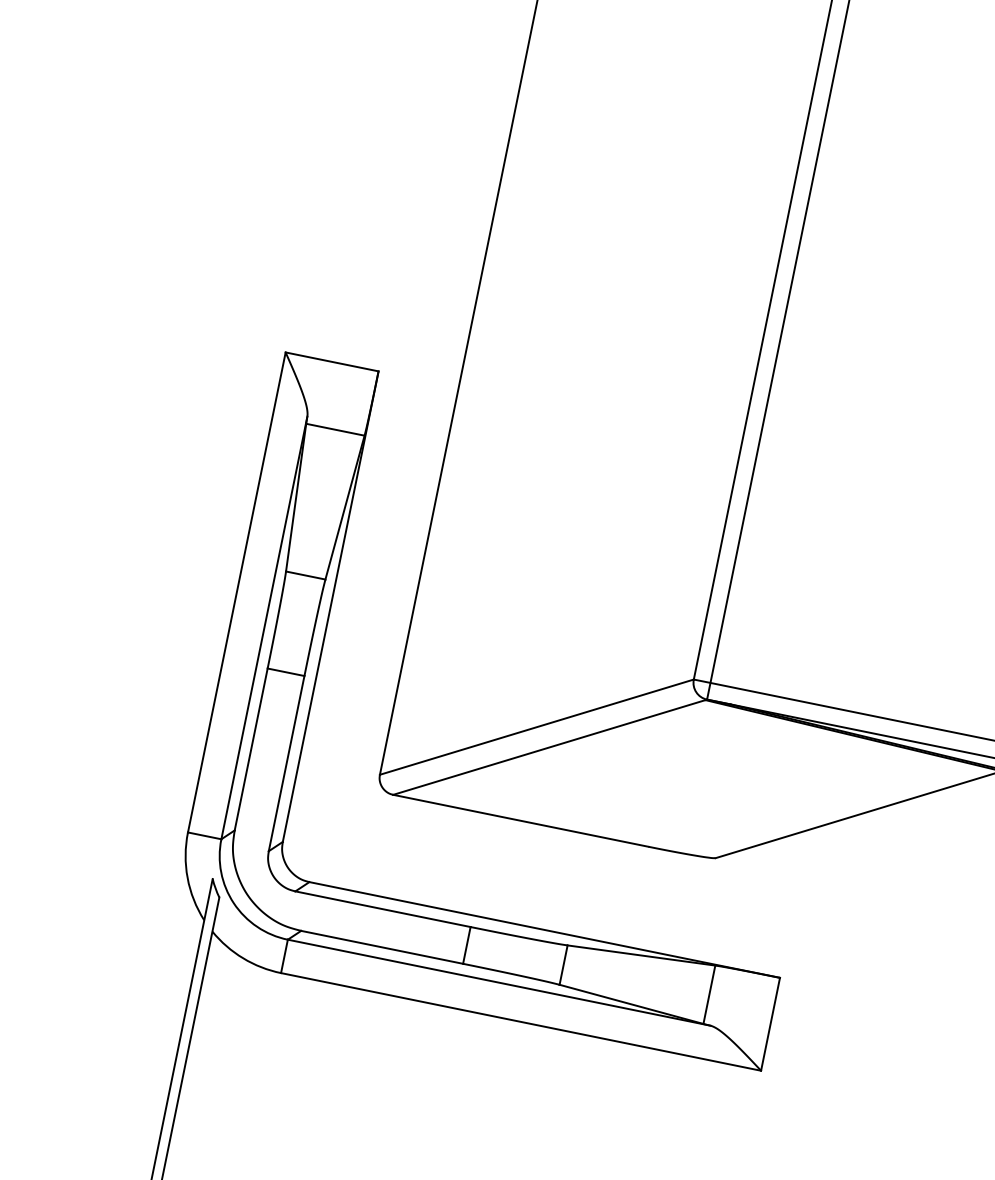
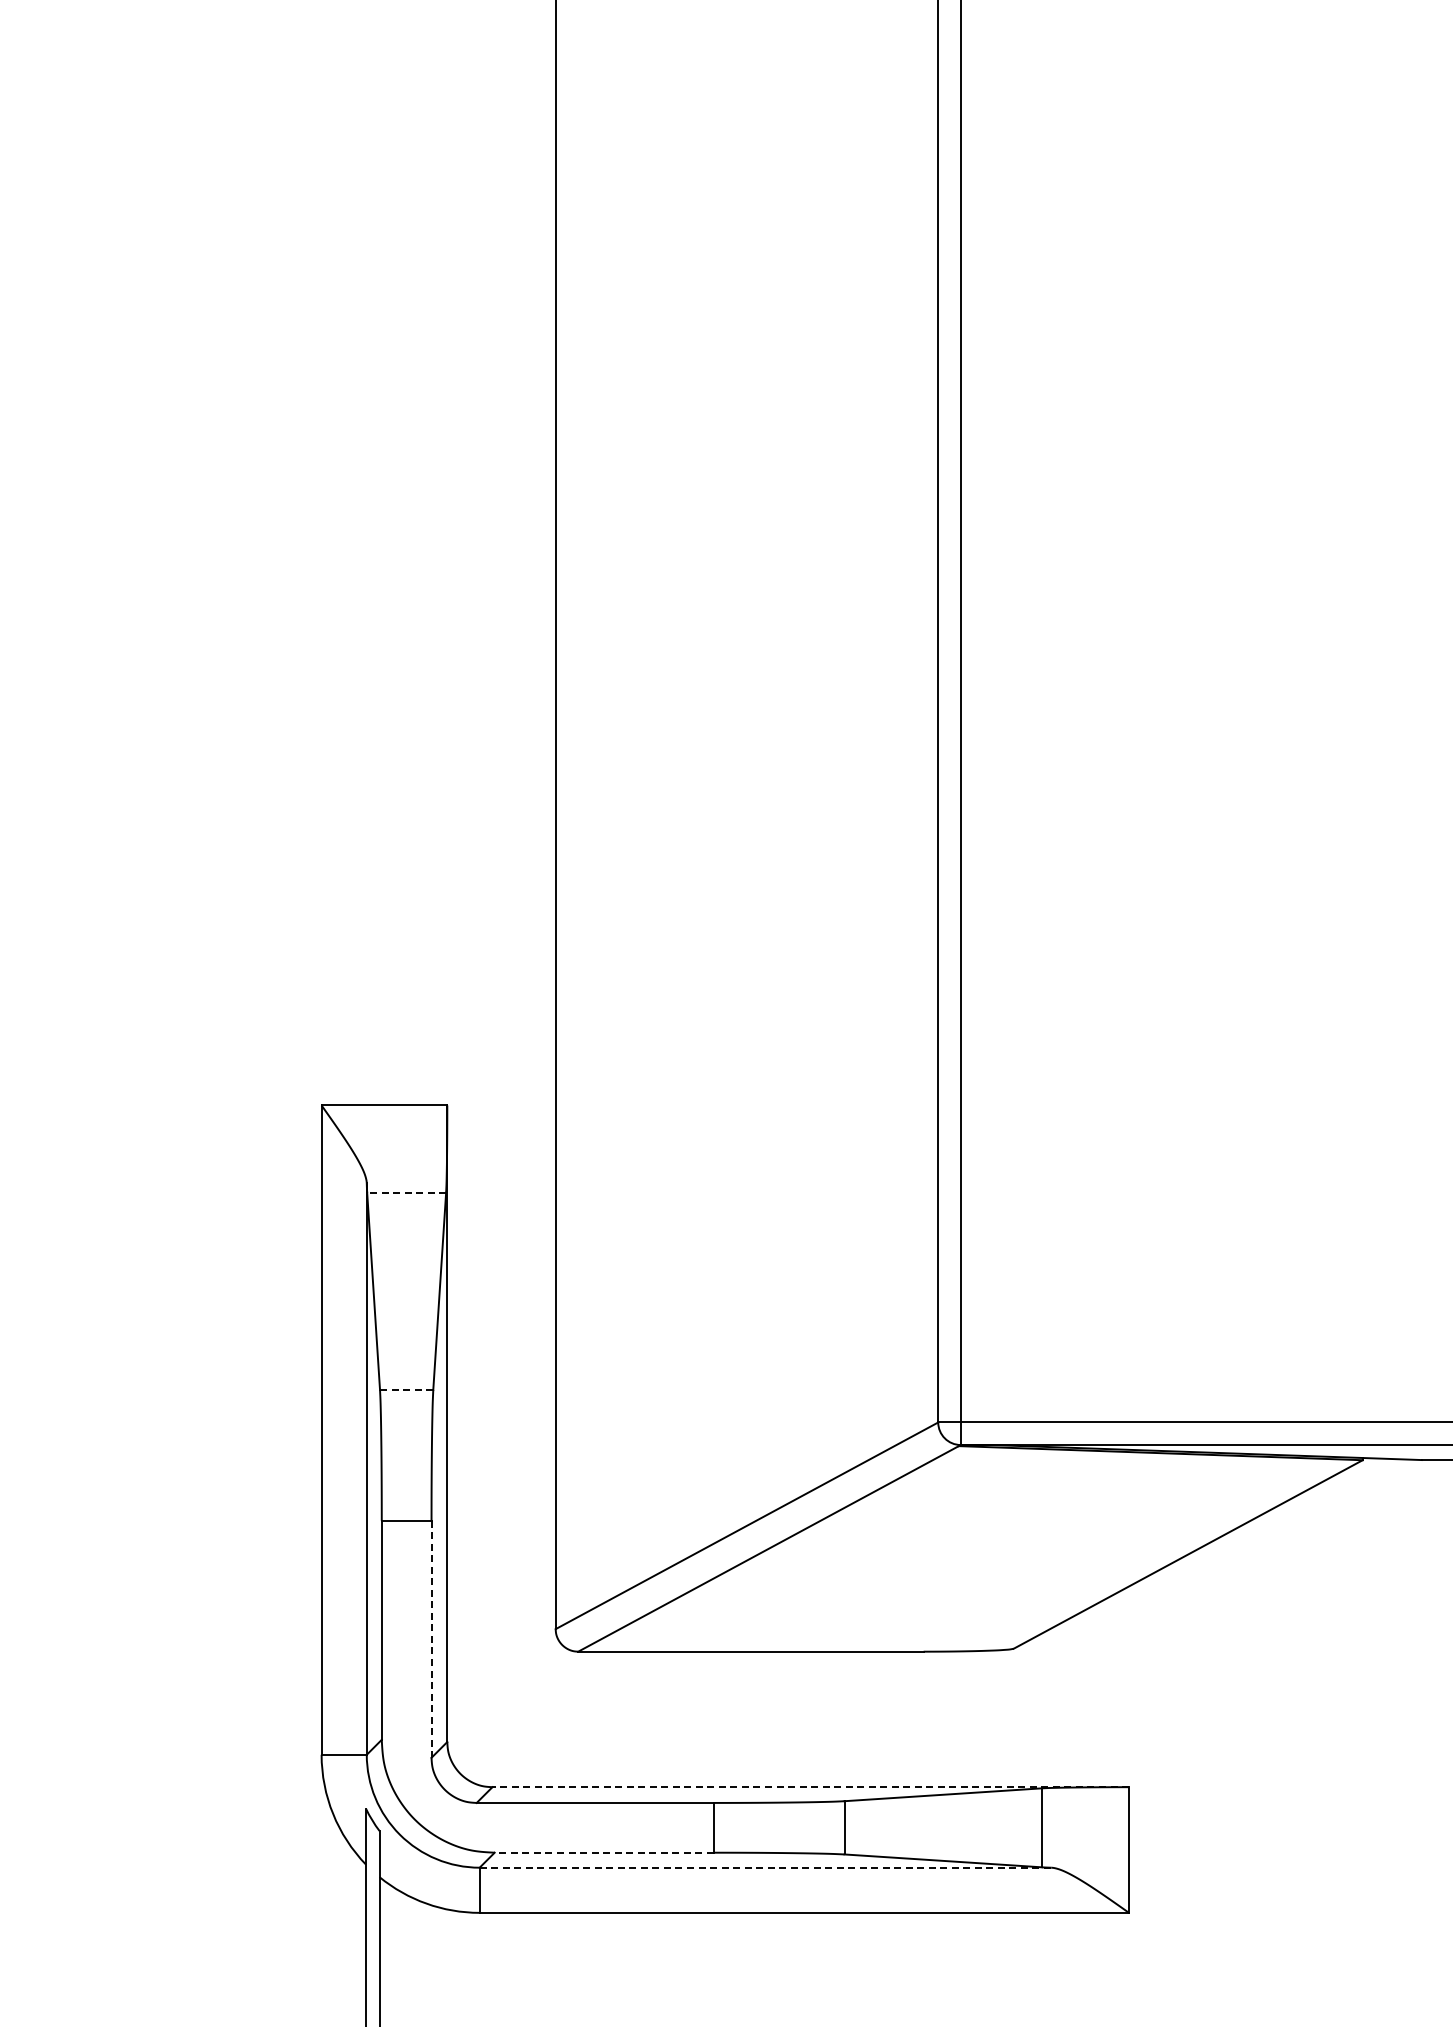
line: (335, 429) -> (406, 1192), solid -> dashed
line: (305, 575) -> (406, 1389), solid -> dashed
line: (286, 763) -> (431, 1639), solid -> dashed
line: (544, 930) -> (810, 1787), solid -> dashed
line: (382, 947) -> (604, 1852), solid -> dashed
line: (499, 982) -> (765, 1867), solid -> dashed

